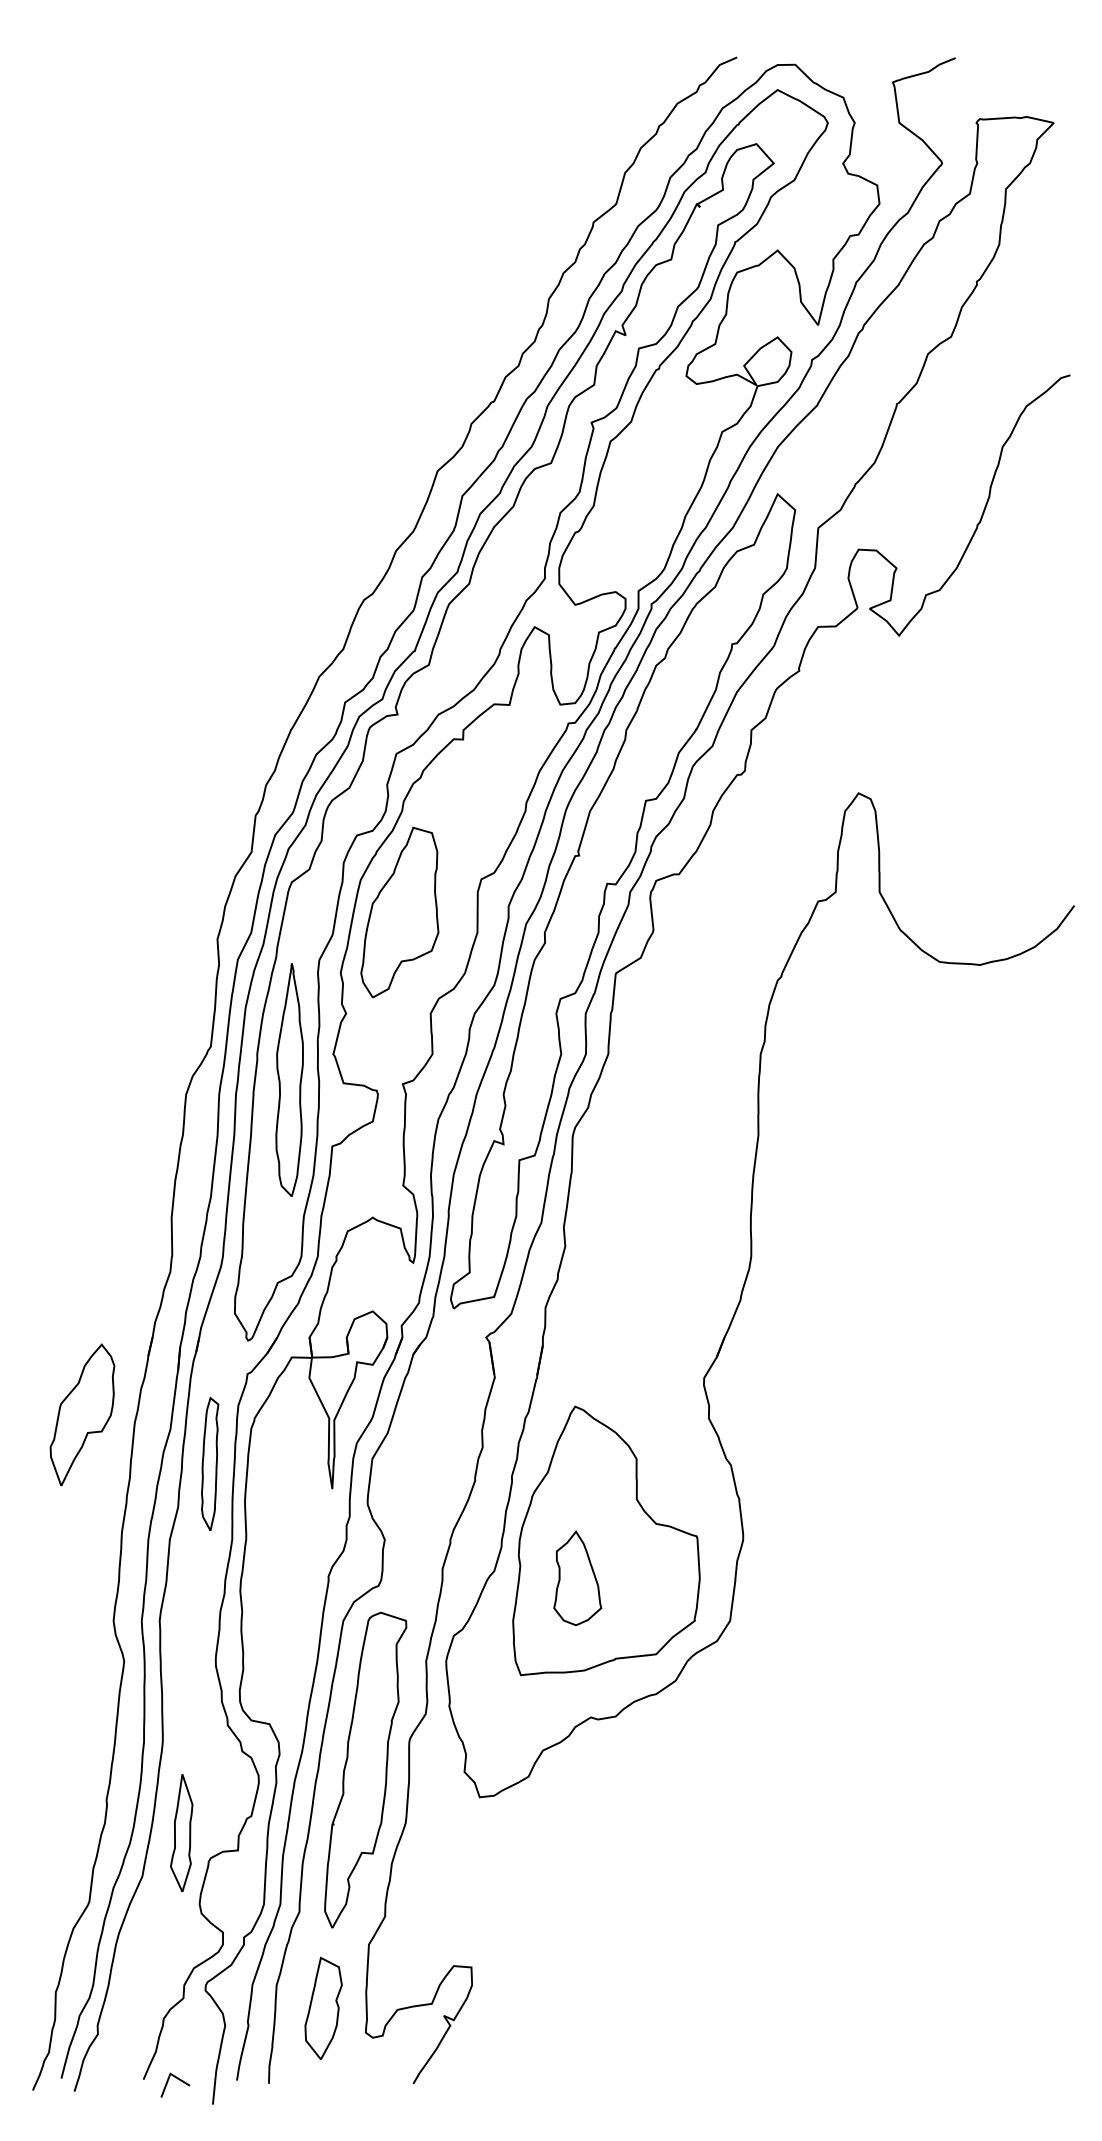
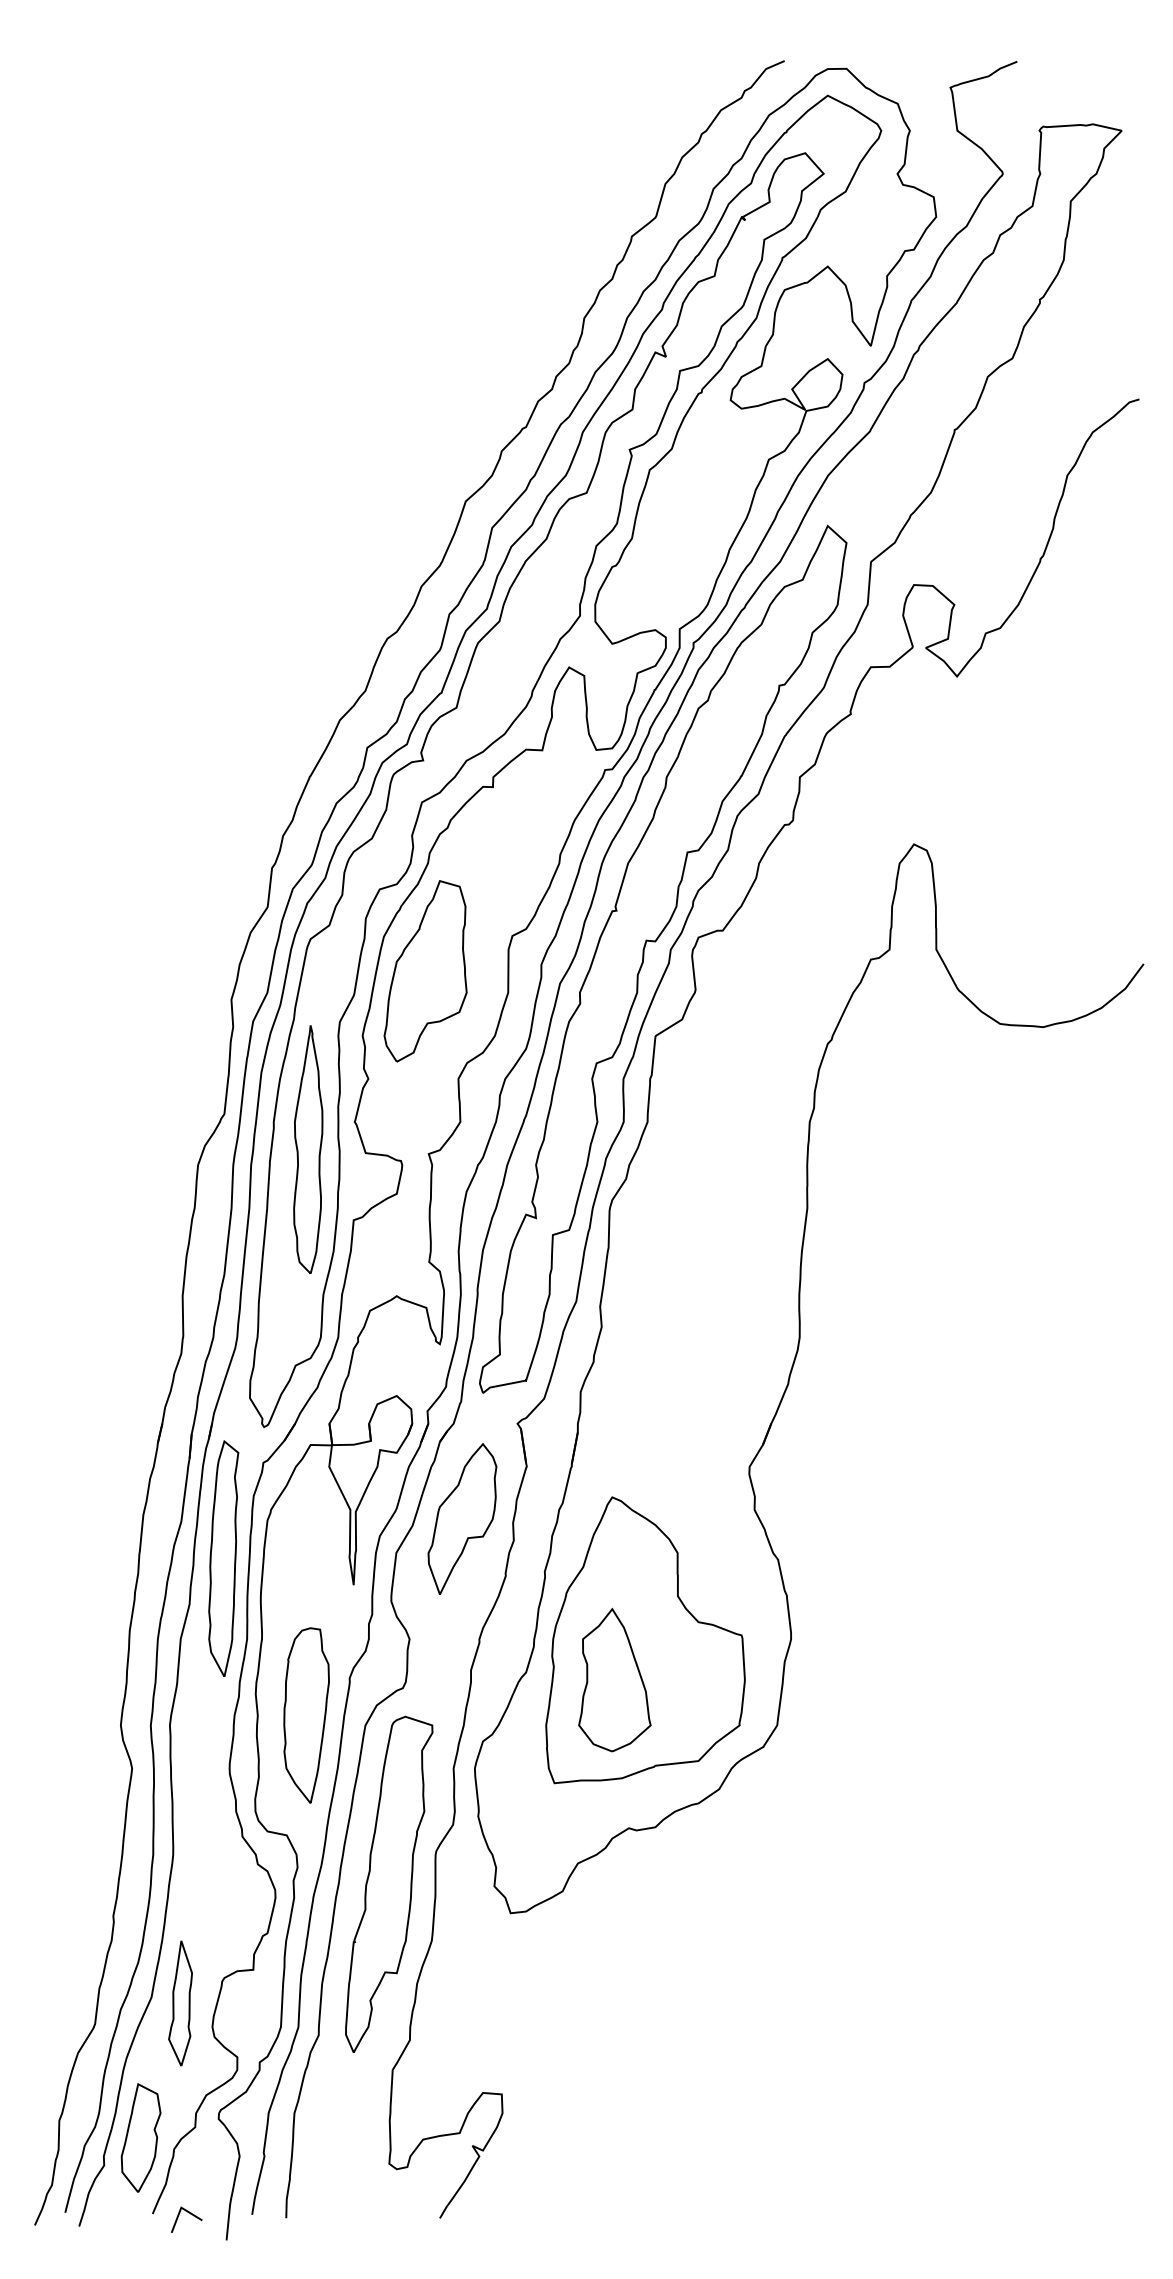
part: (82, 1414) -> (462, 1518), moved
part: (209, 1463) -> (222, 1557), size x1.67
part: (577, 1578) -> (614, 1680), size x1.43
part: (287, 1611) -> (305, 1715), added
part: (181, 1832) -> (180, 2002), moved
part: (323, 2007) -> (140, 2137), moved

